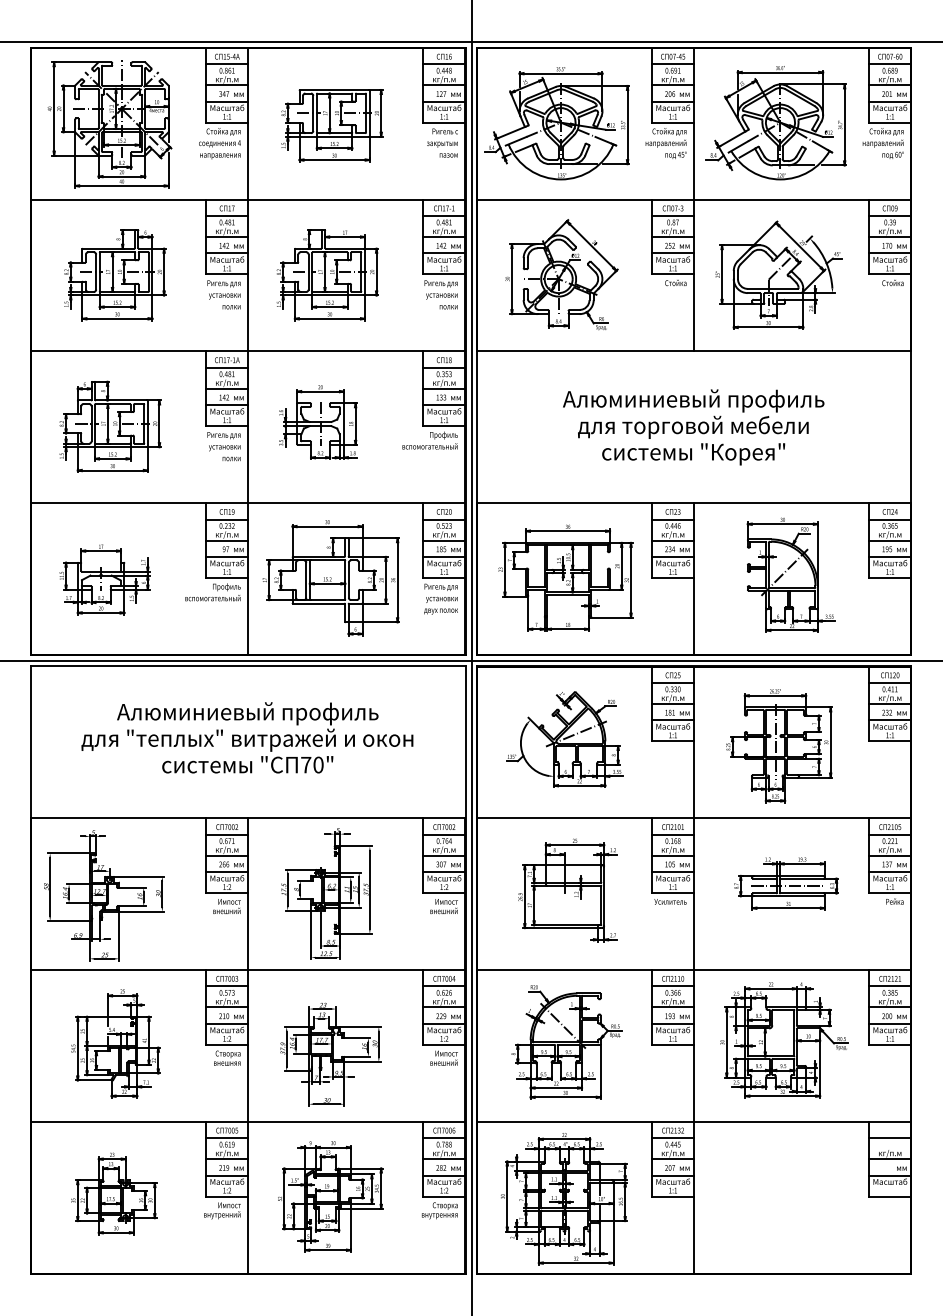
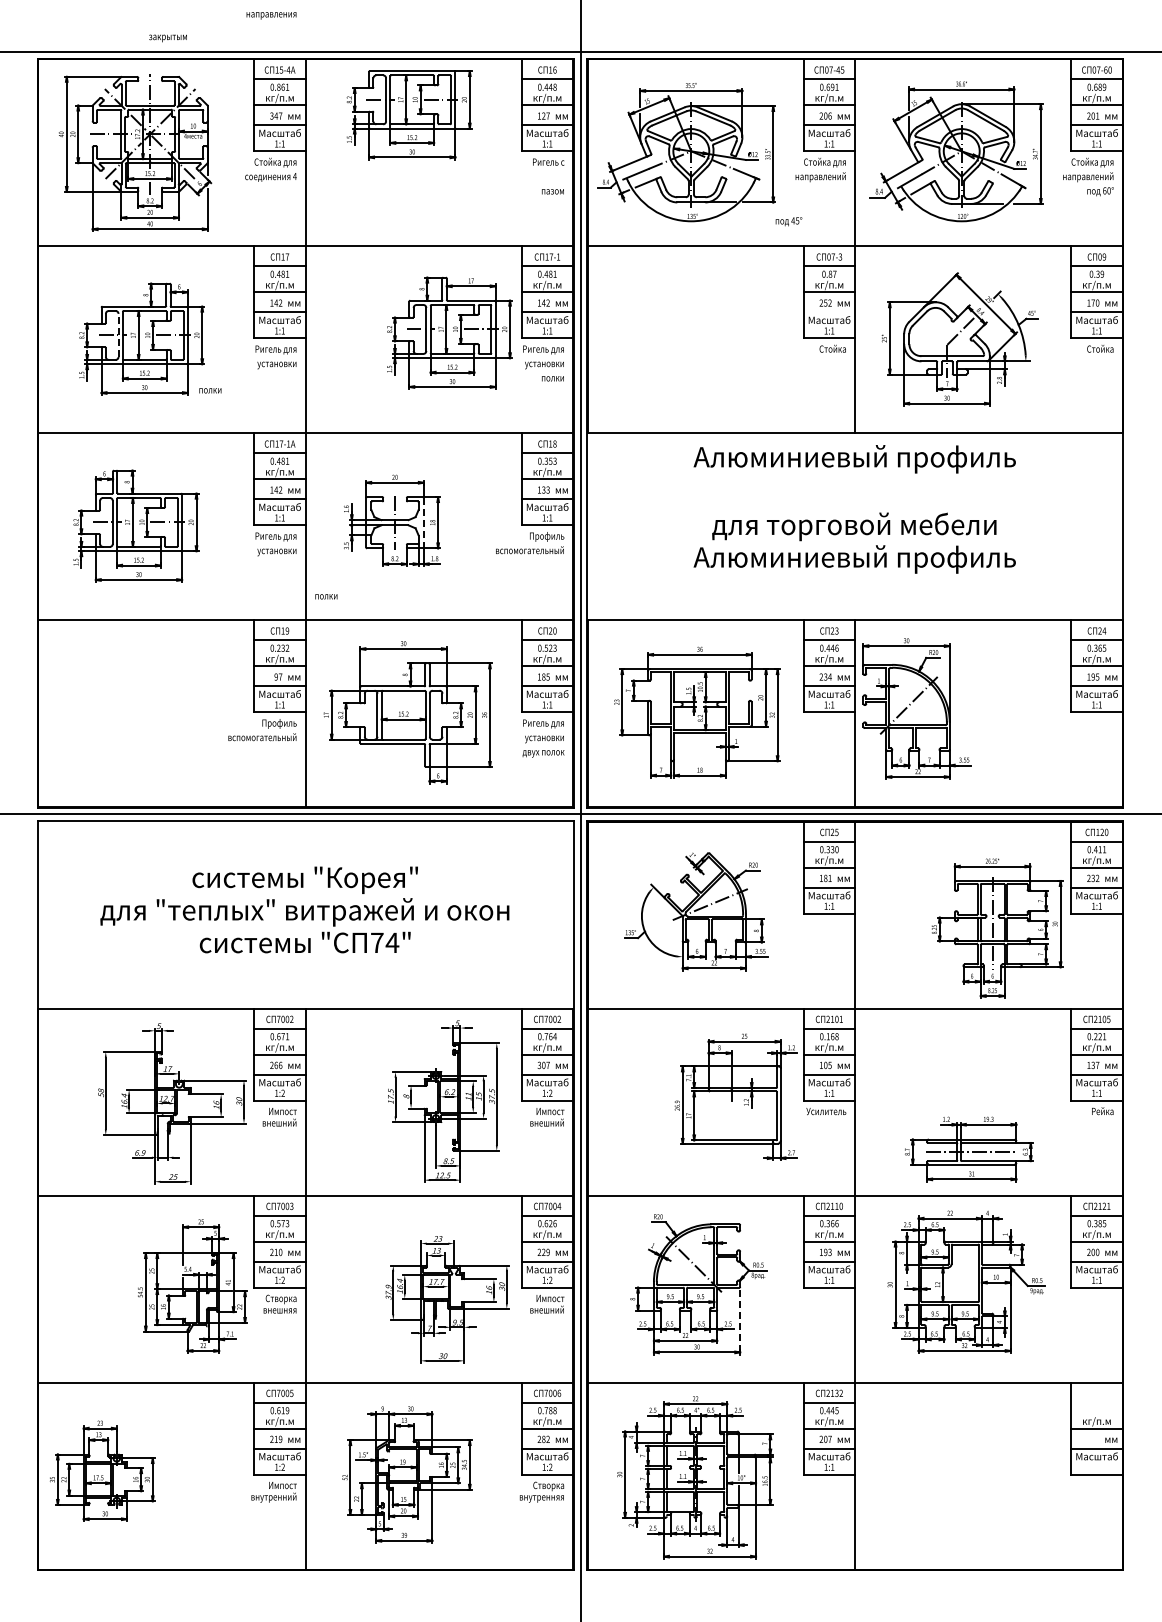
part: (332, 126) -> (409, 115), moved
text: (441, 144) -> (167, 38), moved
text: (675, 155) -> (788, 221), moved
text: (220, 156) -> (271, 15), moved
line: (673, 253) -> (829, 312), removed
line: (96, 272) -> (118, 335), solid -> dashed
part: (327, 274) -> (449, 332), moved
part: (561, 274) -> (692, 338), removed
text: (231, 307) -> (210, 390), moved
text: (693, 401) -> (854, 459), moved
line: (343, 423) -> (423, 522), solid -> dashed
text: (693, 453) -> (854, 559), системы "Корея" -> Алюминиевый профиль
text: (231, 458) -> (326, 596), moved
part: (790, 574) -> (916, 708), moved
part: (104, 579) -> (128, 714), removed
text: (247, 713) -> (305, 879), Алюминиевый профиль -> системы "Корея"
part: (779, 746) -> (997, 928), moved
text: (318, 764) -> (392, 942), 70" -> 74"
part: (786, 884) -> (969, 1149), moved
part: (567, 889) -> (735, 1096), moved
part: (326, 893) -> (443, 1101), moved
part: (104, 895) -> (172, 1103), moved
part: (115, 1043) -> (192, 1286), moved
part: (330, 1054) -> (447, 1299), moved
line: (600, 1070) -> (740, 1319), solid -> dashed
line: (889, 1138) -> (1096, 1402), removed
part: (114, 1193) -> (102, 1470), moved

